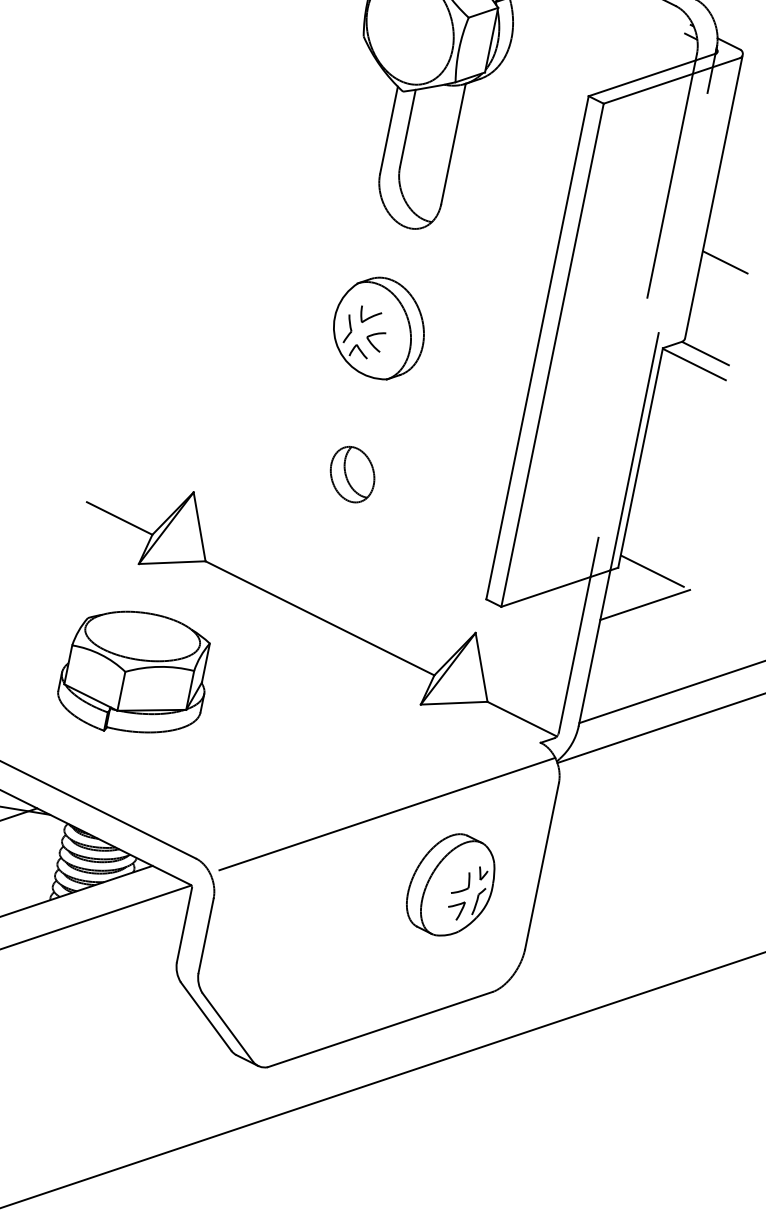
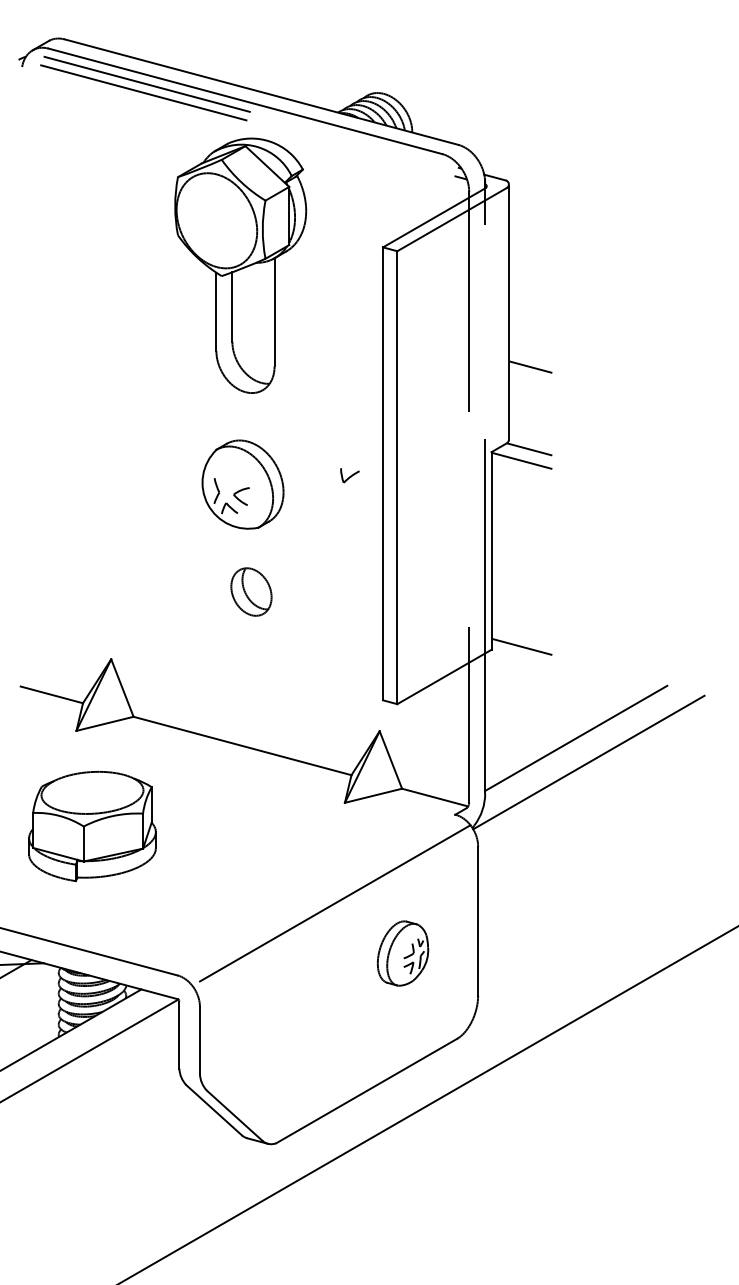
part: (369, 315) -> (349, 475), moved
part: (352, 474) -> (251, 591), moved
line: (645, 605) -> (521, 677), removed
part: (450, 884) -> (402, 953), size x0.7

